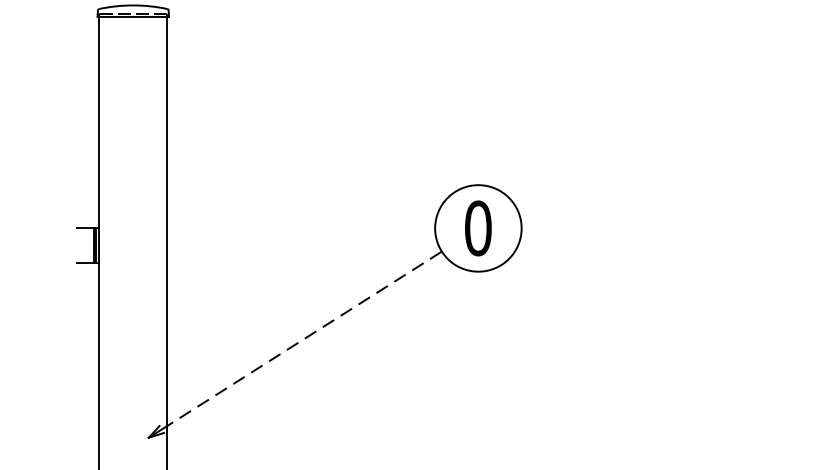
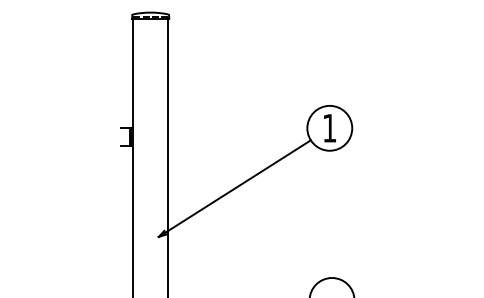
text: (477, 226) -> (329, 127), 0 -> 1
line: (302, 340) -> (238, 186), dashed -> solid

